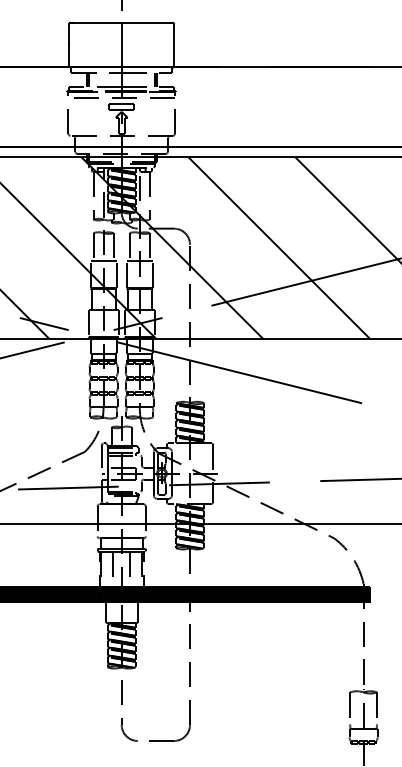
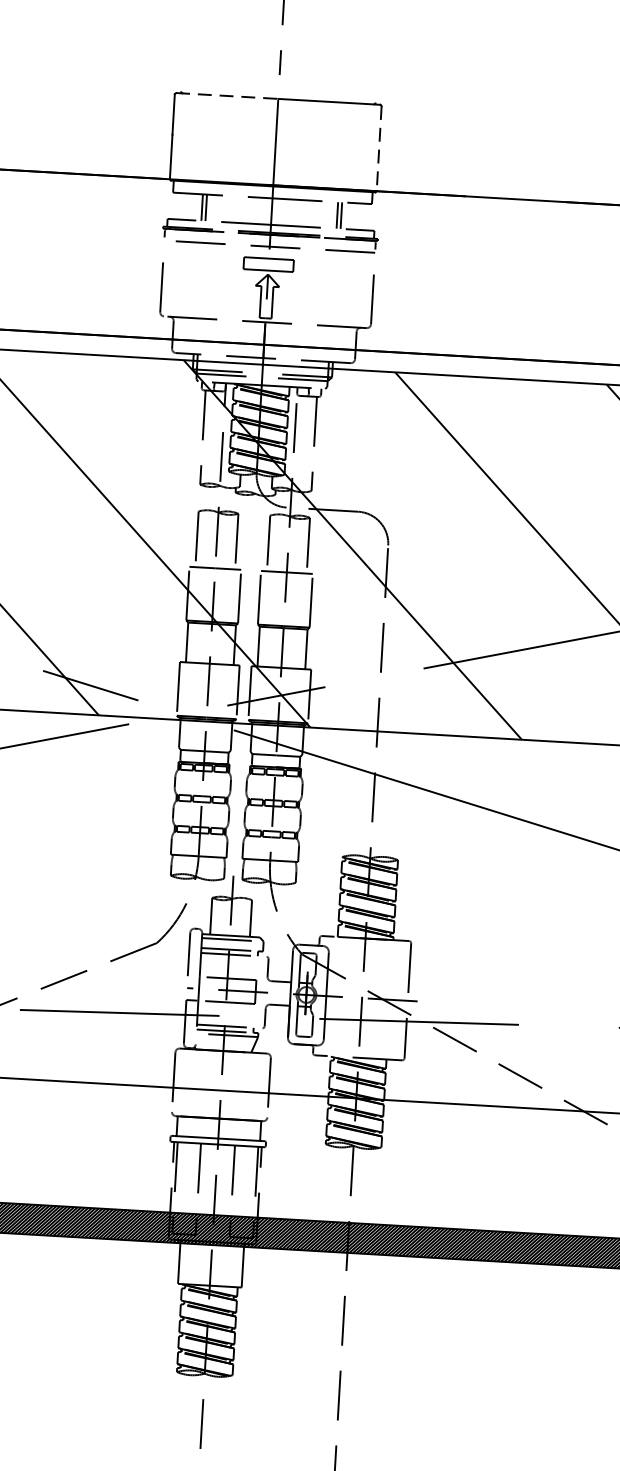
line: (95, 23) -> (226, 96), solid -> dashed
line: (173, 45) -> (378, 149), solid -> dashed

